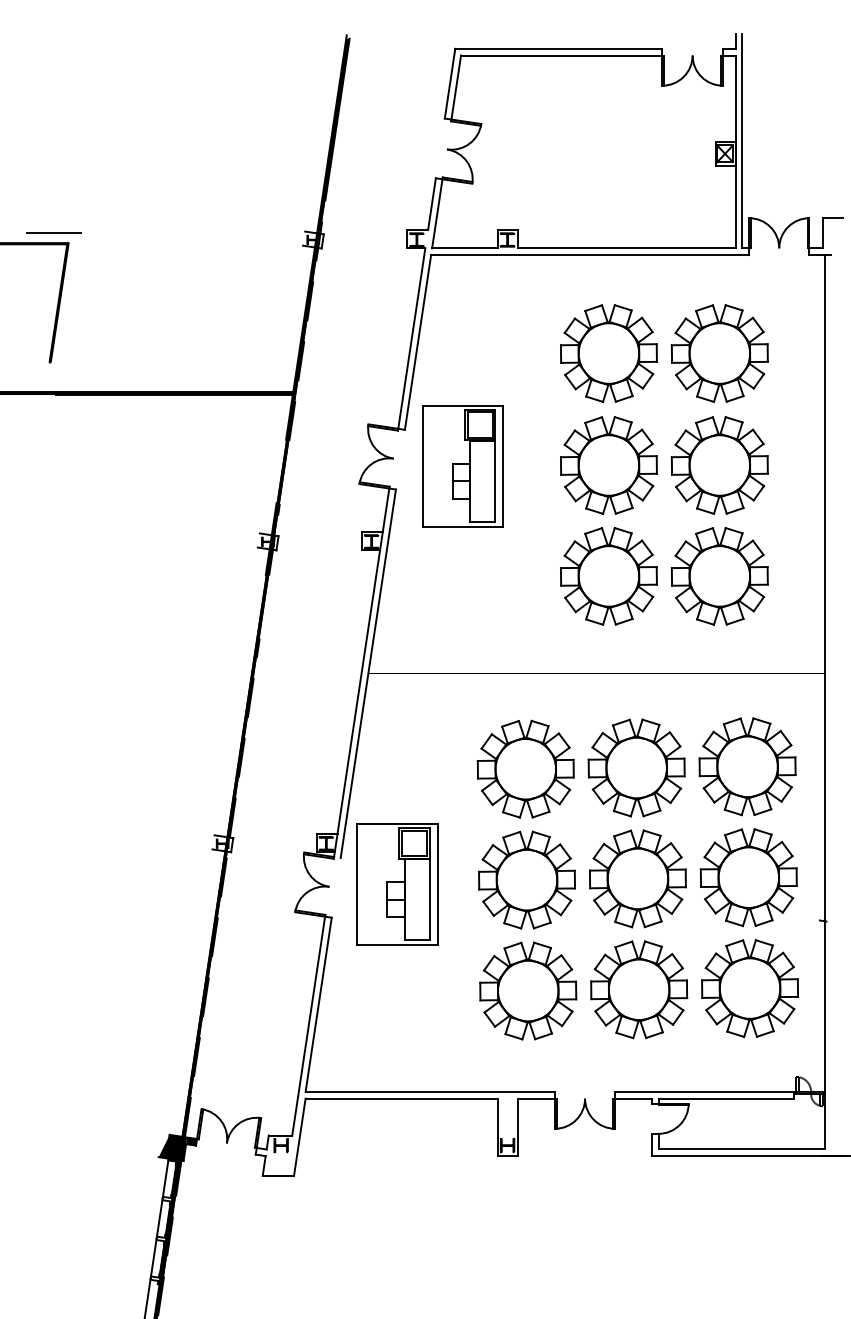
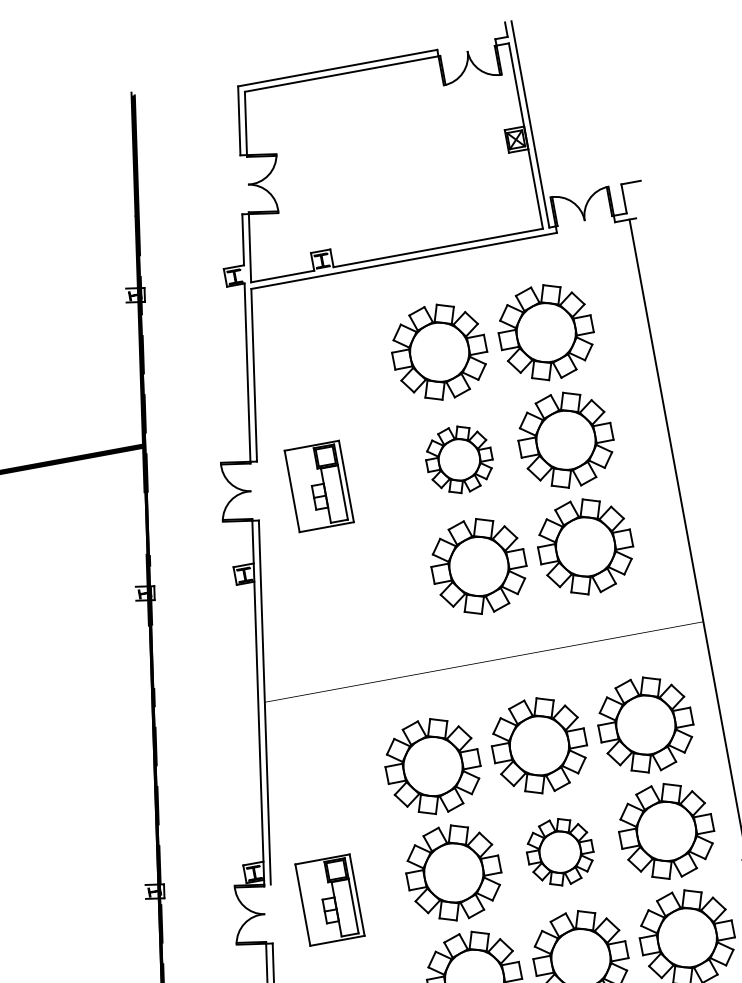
part: (608, 465) -> (458, 459), size x0.7
part: (462, 466) -> (318, 486), size x0.7
part: (637, 878) -> (559, 851), size x0.7
part: (397, 884) -> (330, 899), size x0.7

